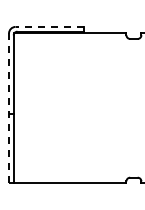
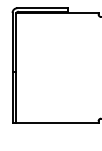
line: (49, 26) -> (42, 7), dashed -> solid
line: (9, 108) -> (12, 67), dashed -> solid

